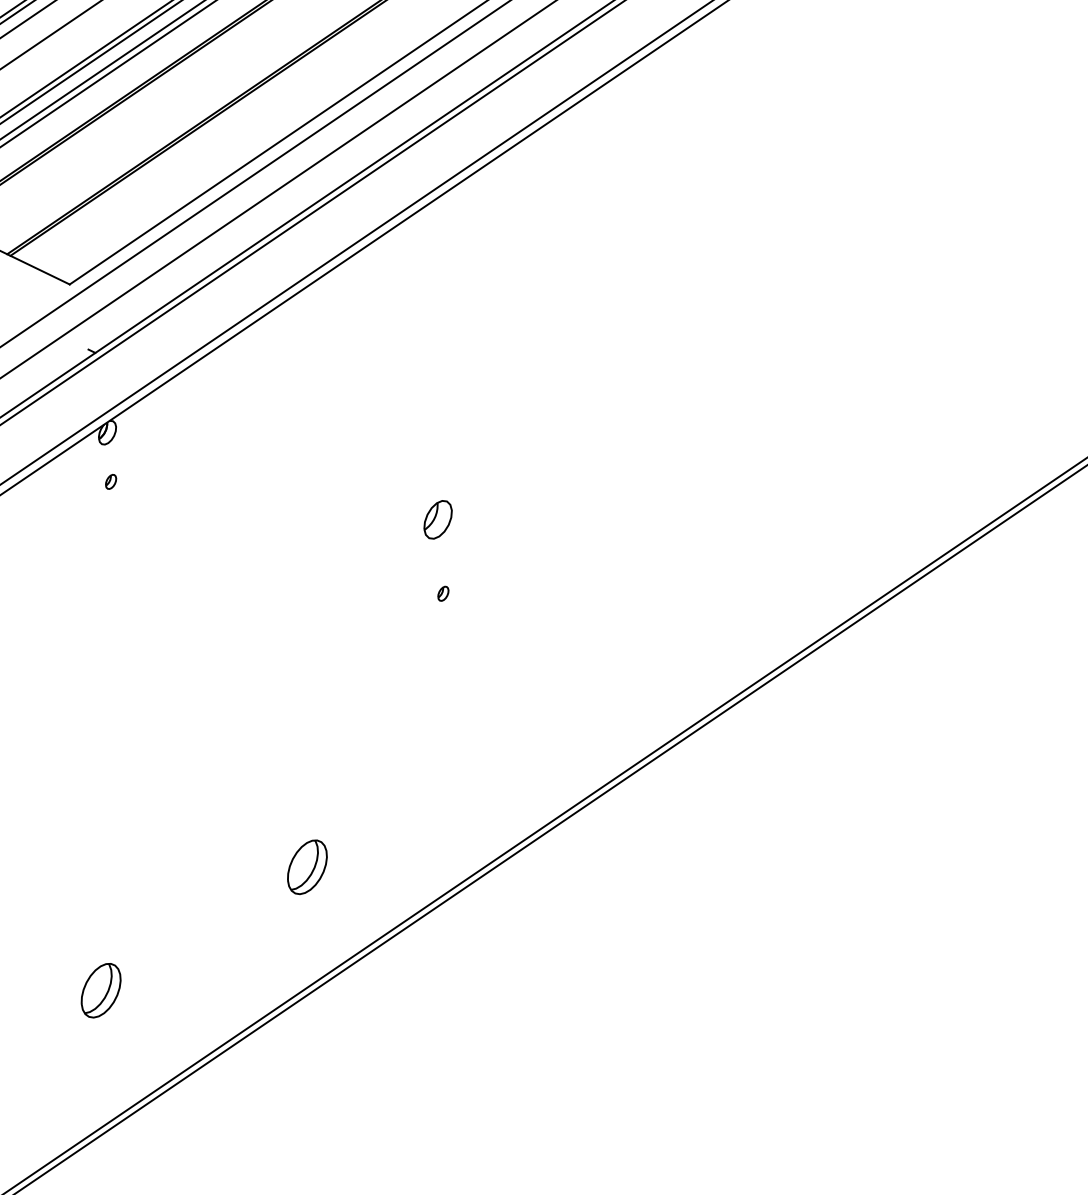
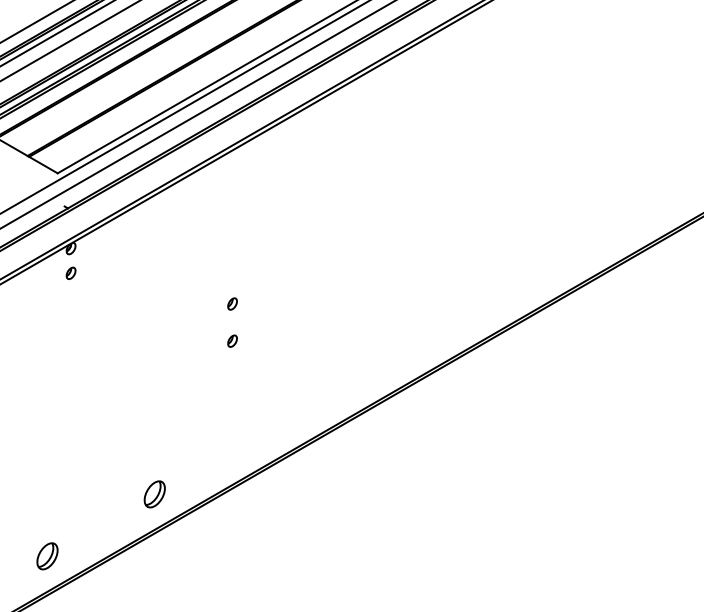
part: (109, 480) -> (70, 272), size x1.67
part: (437, 518) -> (232, 303), size x0.62
part: (443, 592) -> (232, 340), size x1.67
part: (306, 867) -> (154, 494), moved
part: (101, 990) -> (47, 556), moved

